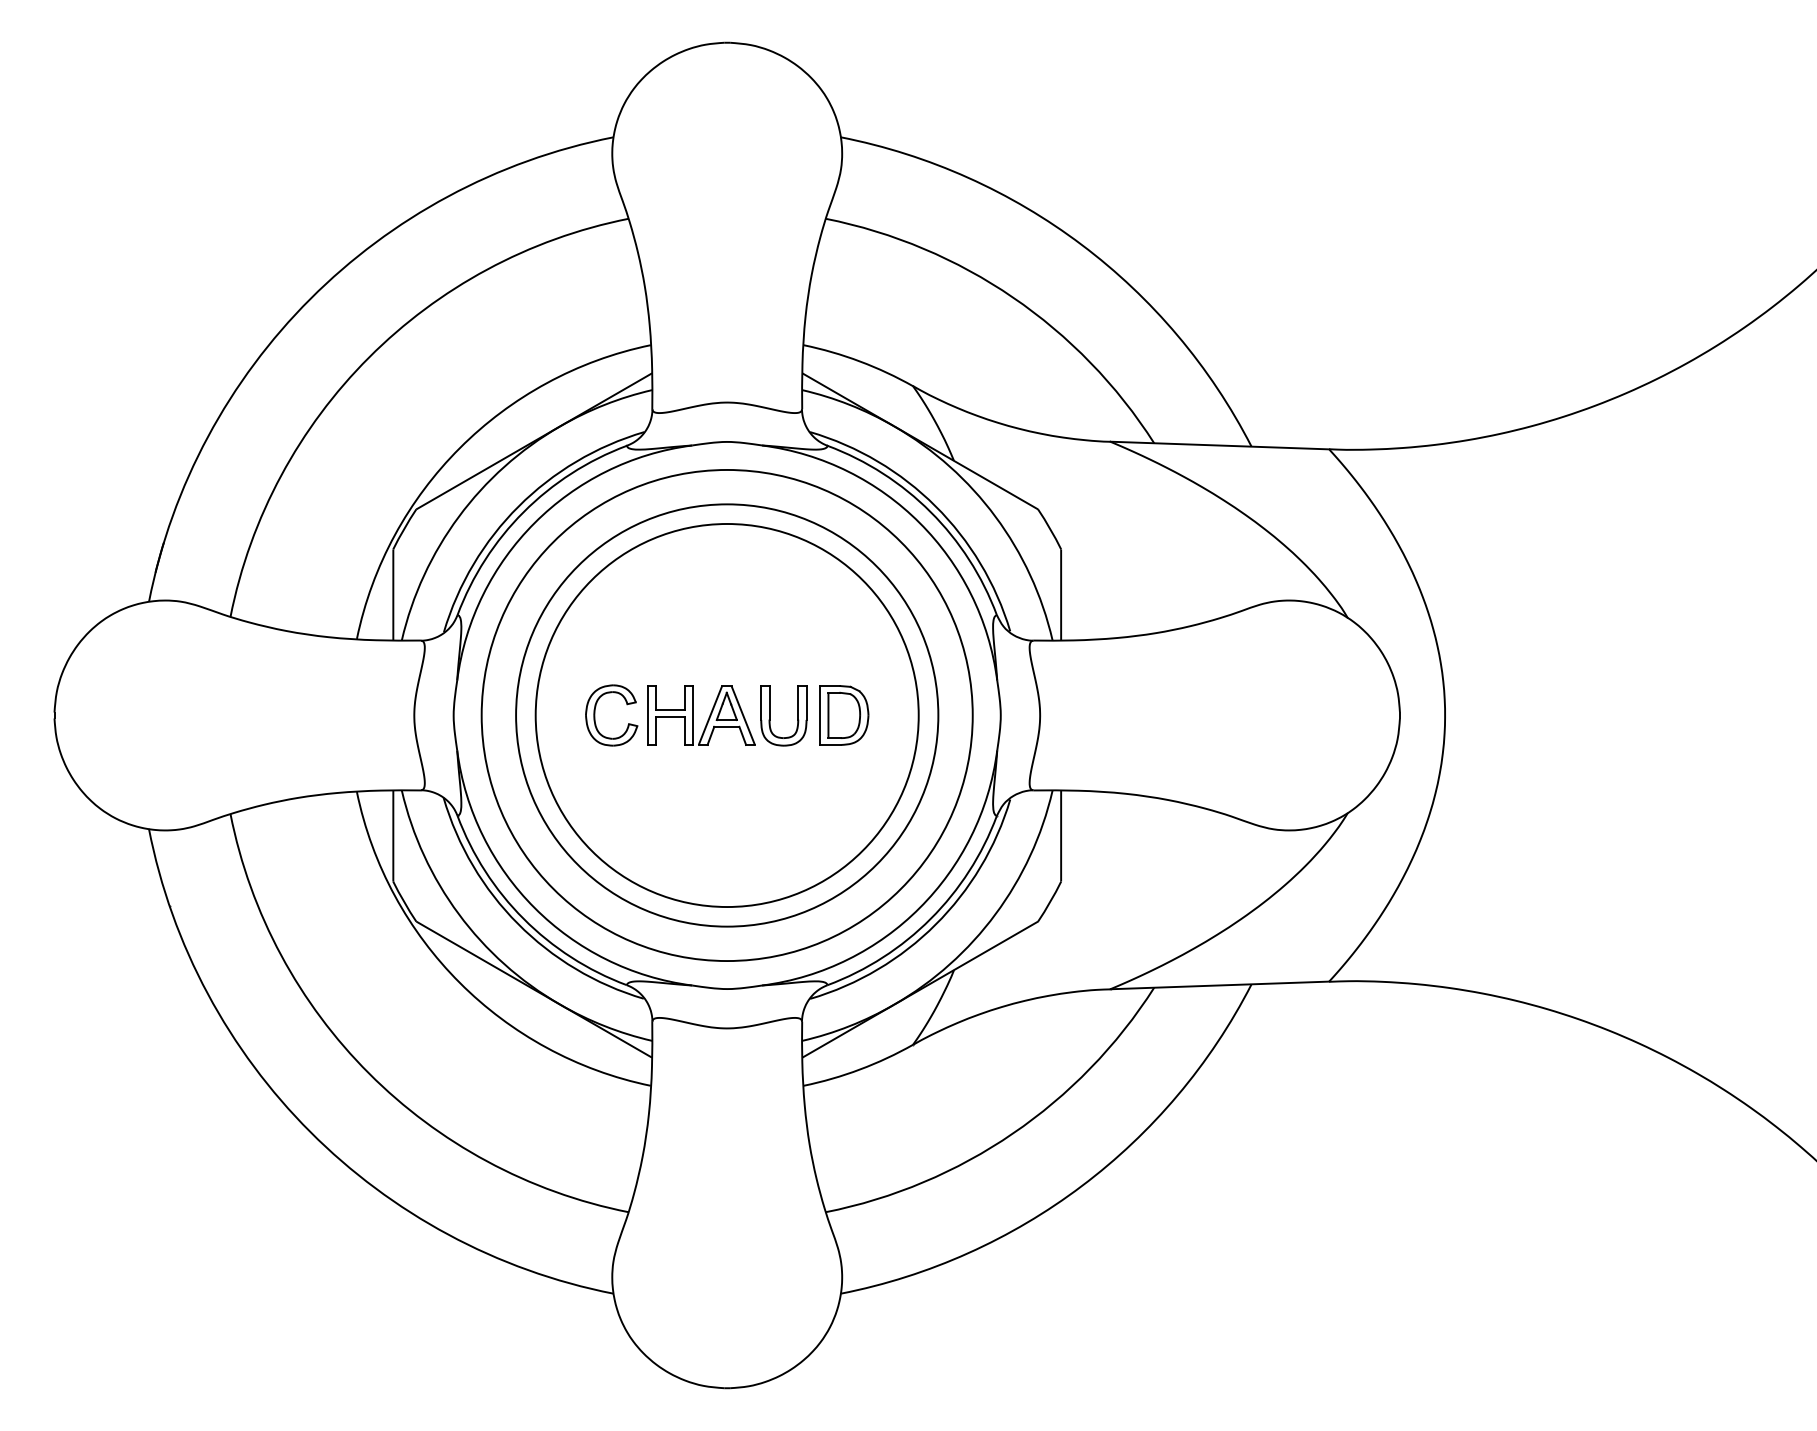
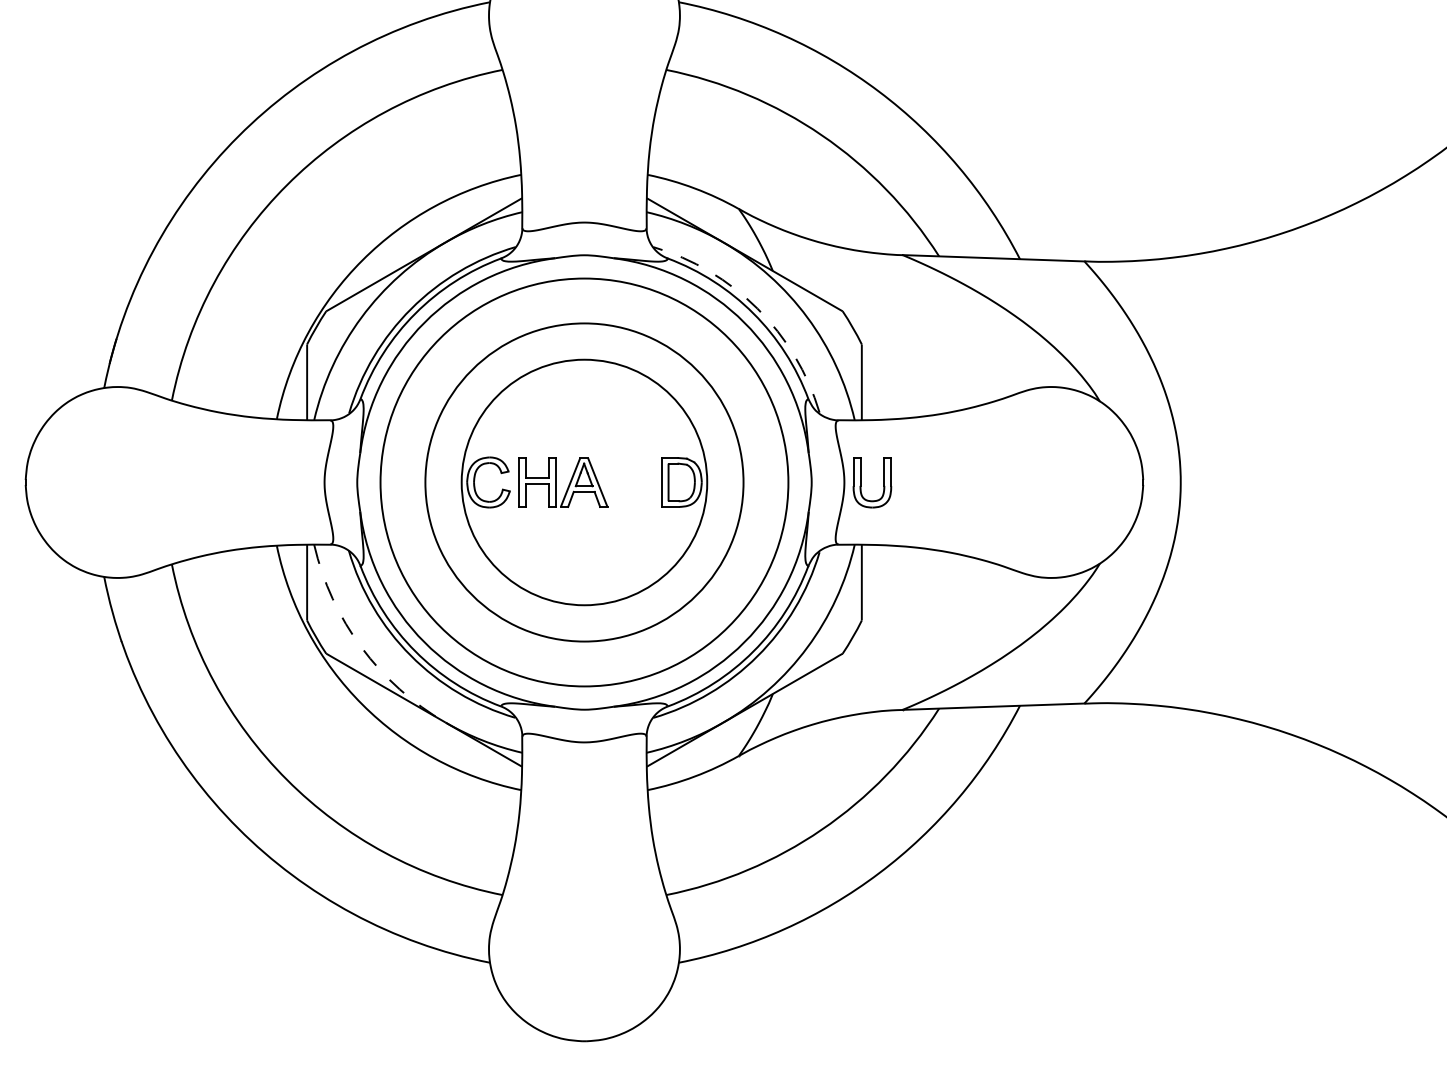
arc: (935, 506) -> (757, 308), solid -> dashed
circle: (727, 715) -> (584, 482), size x0.7
part: (770, 715) -> (861, 482), moved
arc: (458, 914) -> (361, 647), solid -> dashed

